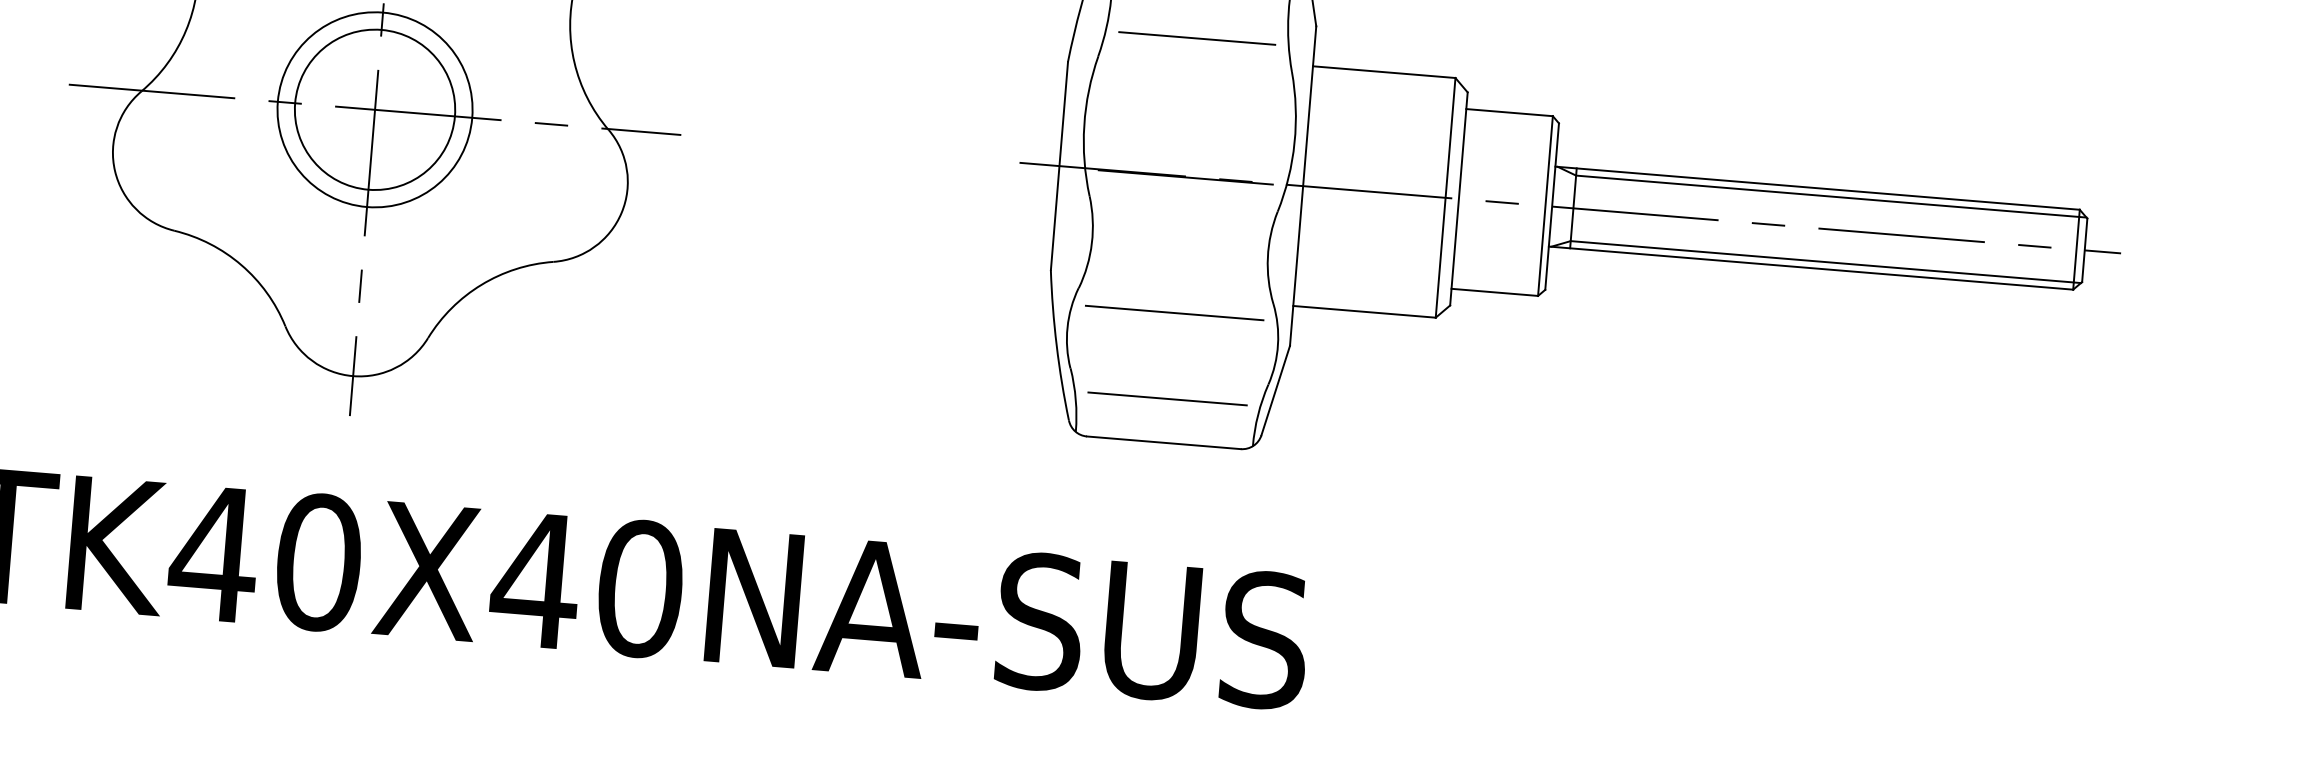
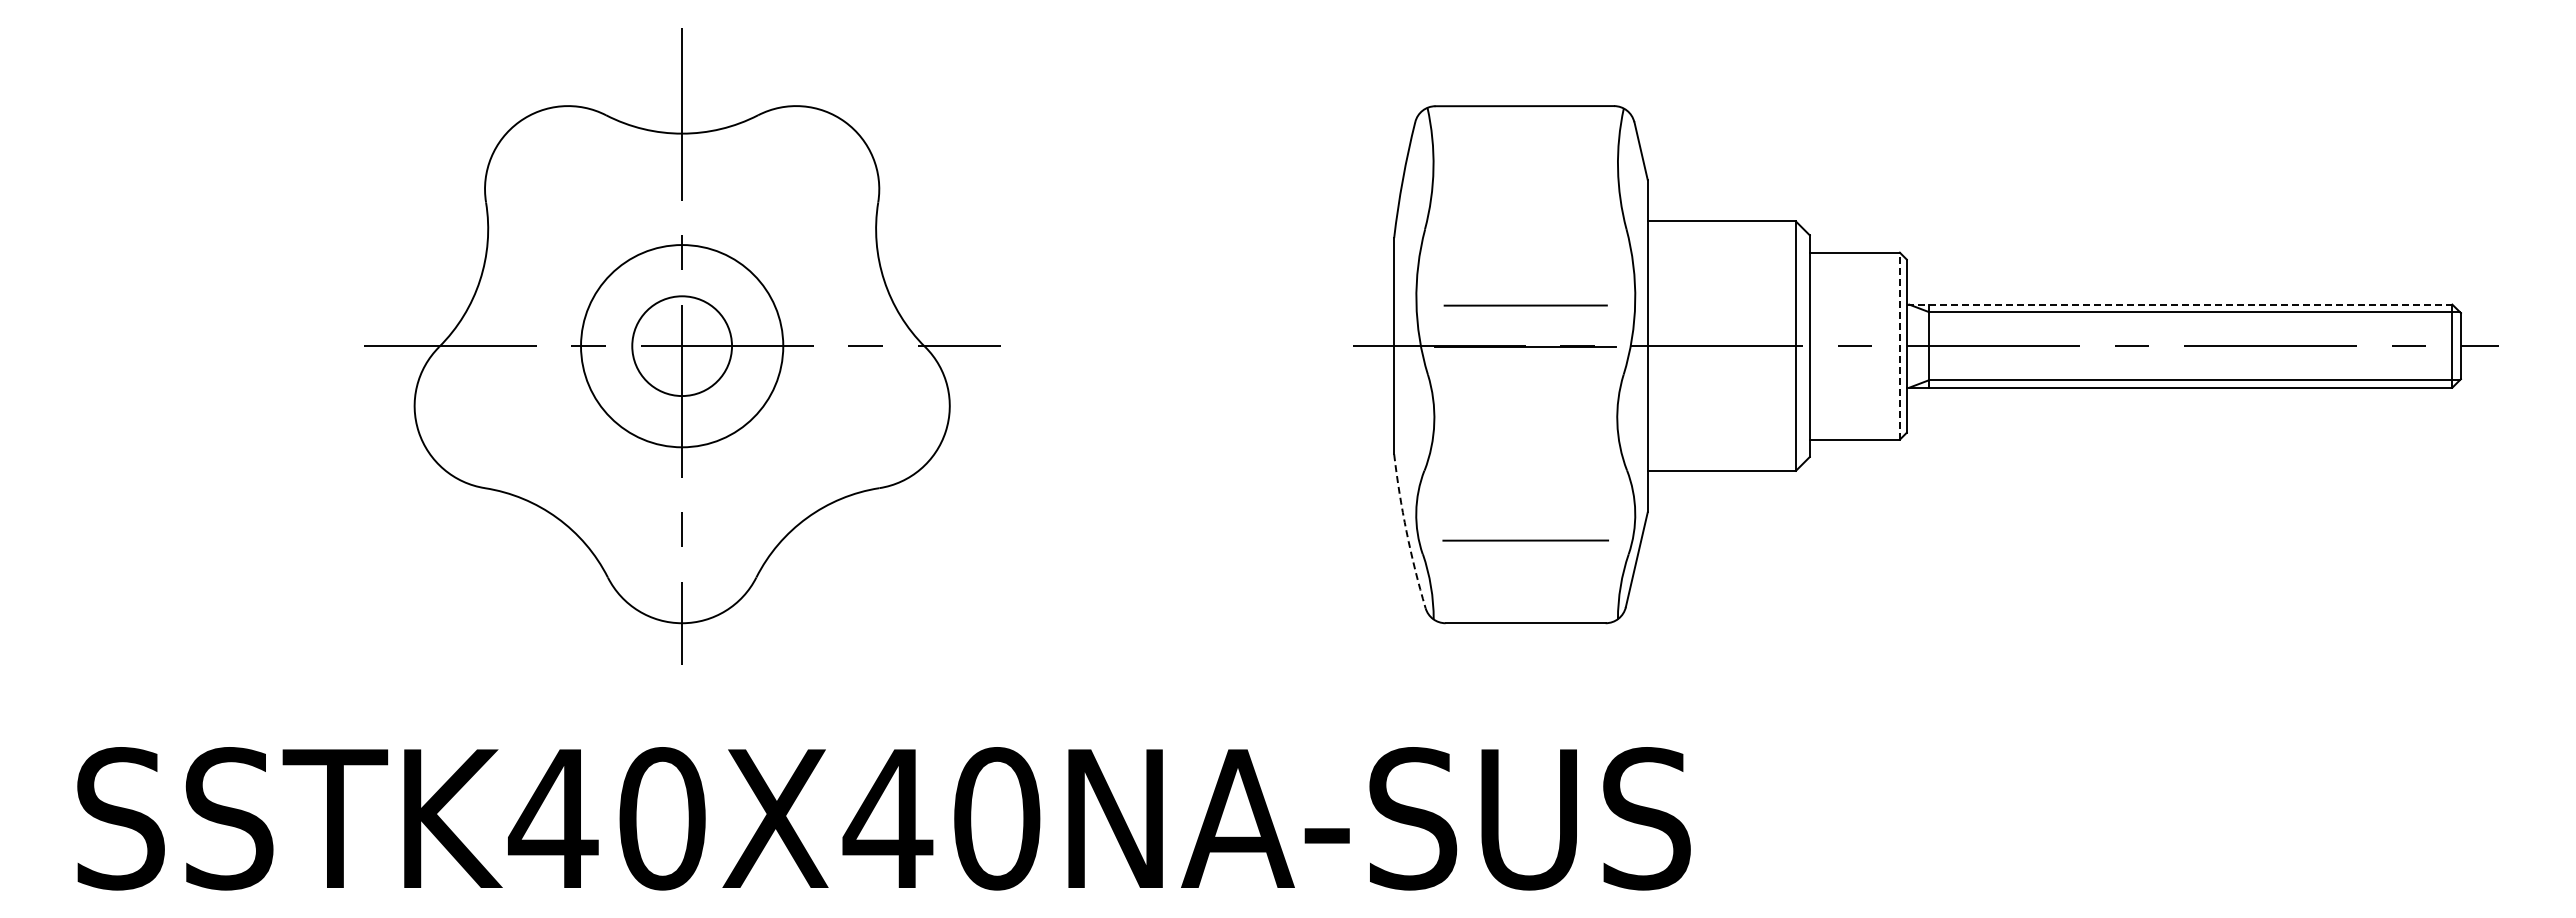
line: (1196, 38) -> (1525, 305), moved
circle: (375, 110) -> (682, 346), size x0.6
line: (1817, 188) -> (2179, 304), solid -> dashed
line: (1545, 206) -> (1899, 346), solid -> dashed
line: (1174, 313) -> (1525, 488), removed
arc: (1056, 345) -> (1406, 531), solid -> dashed
line: (1167, 398) -> (1525, 540), moved

